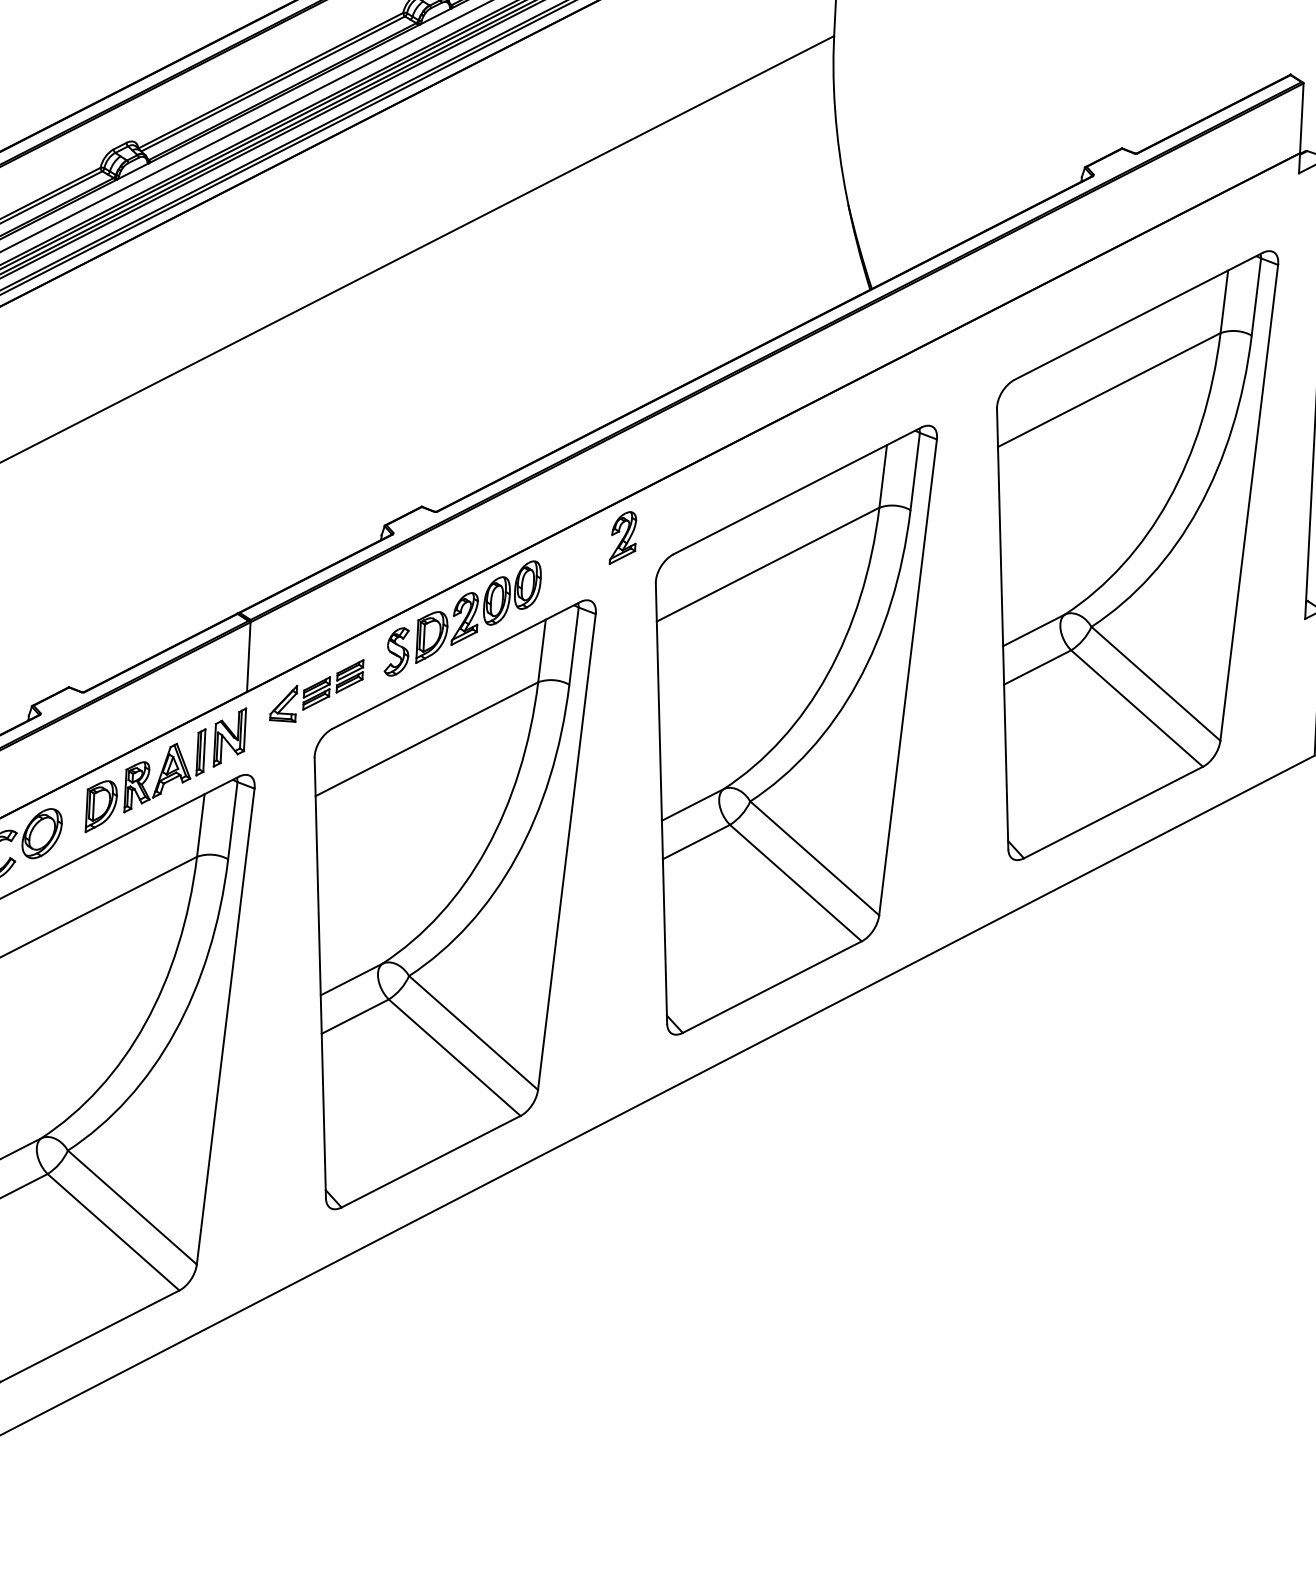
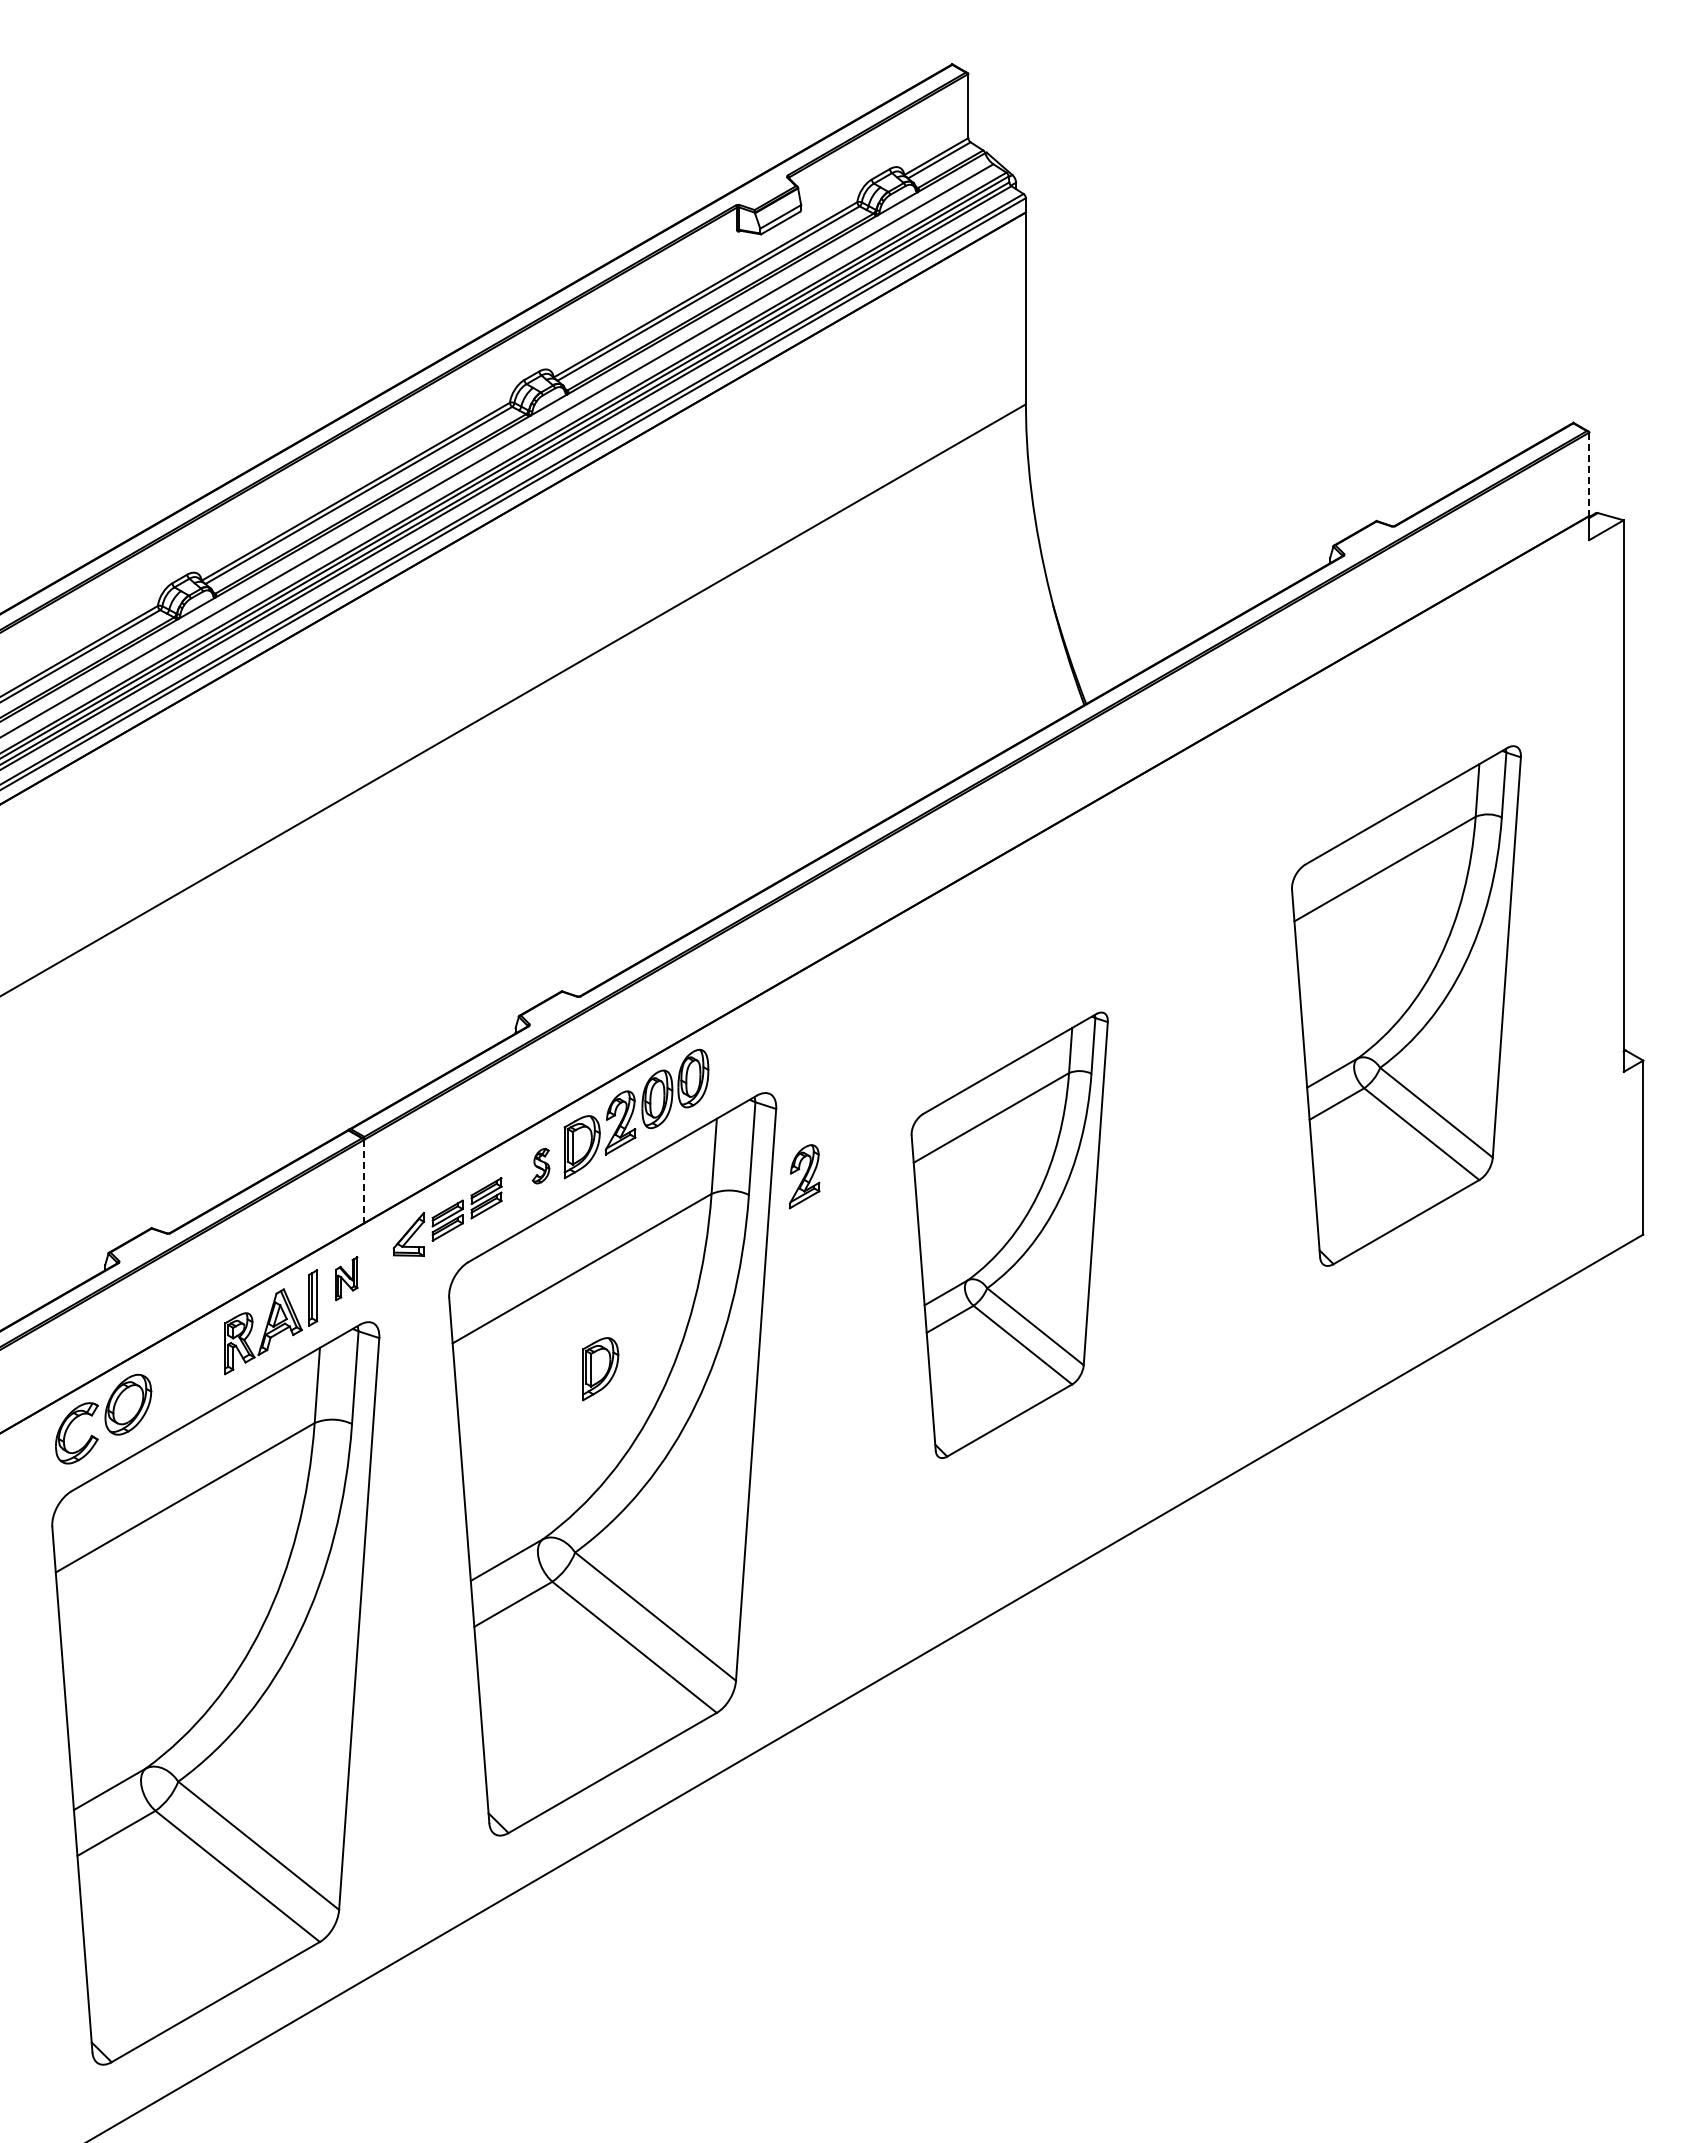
line: (1301, 118) -> (1589, 474), solid -> dashed
part: (623, 538) -> (804, 1176), moved
part: (1126, 554) -> (1406, 1005), size x0.7
part: (396, 651) -> (540, 1165), size x0.6
line: (248, 657) -> (364, 1181), solid -> dashed
part: (785, 729) -> (1009, 1235), size x0.6
part: (229, 737) -> (346, 1278), size x0.6
part: (101, 807) -> (600, 1369), moved

